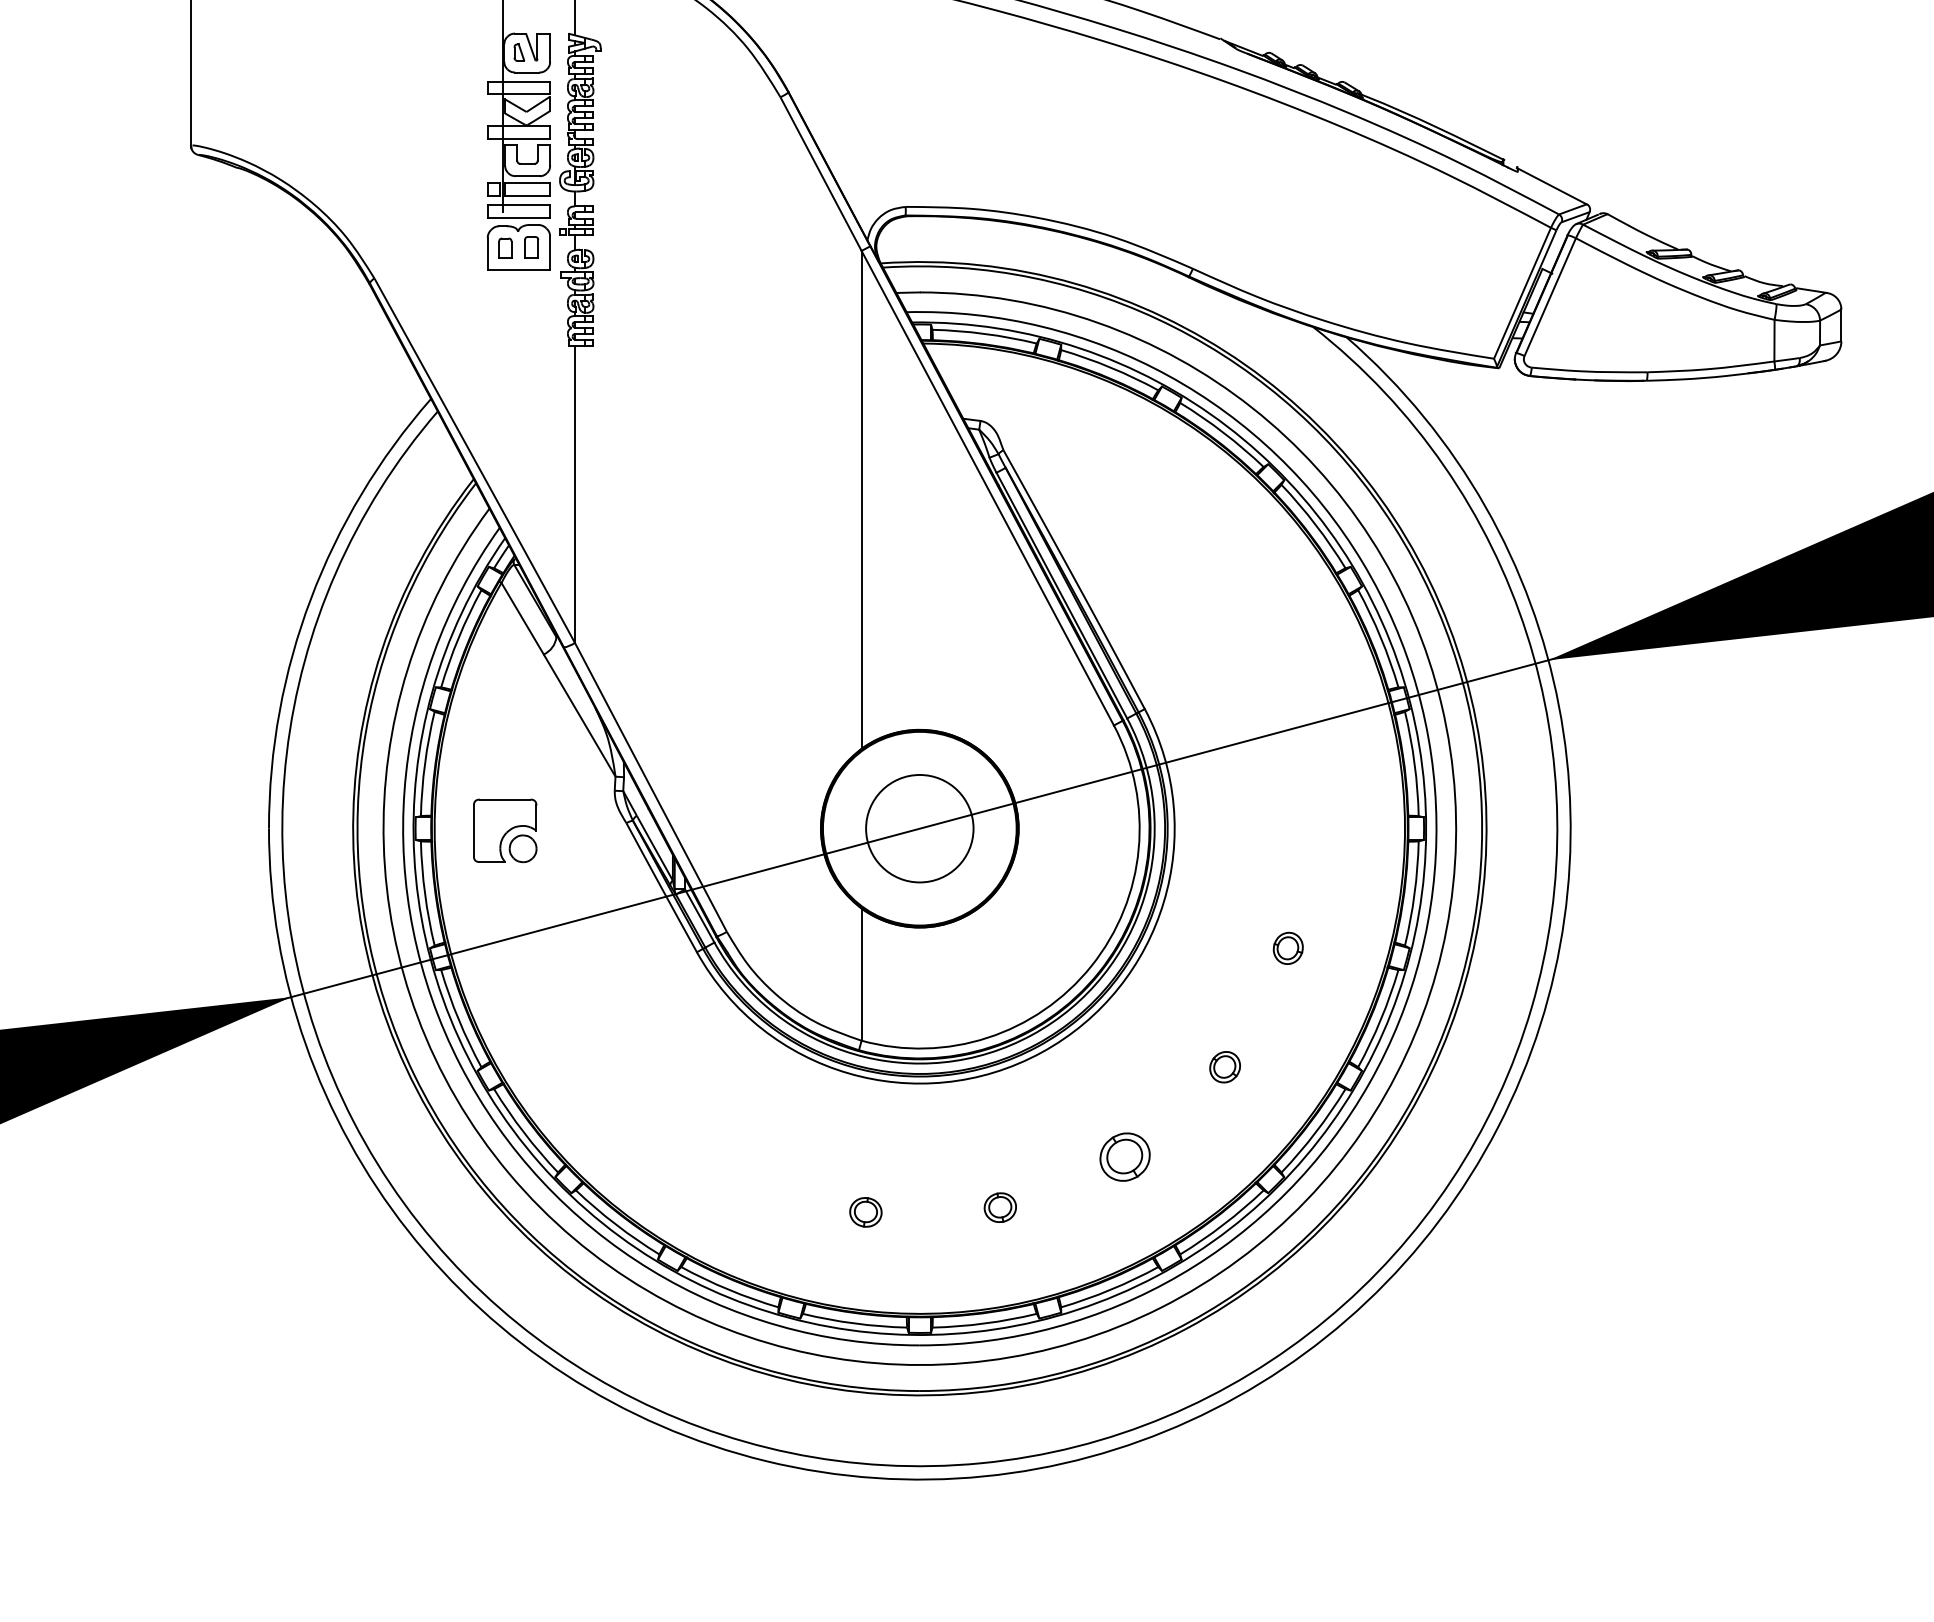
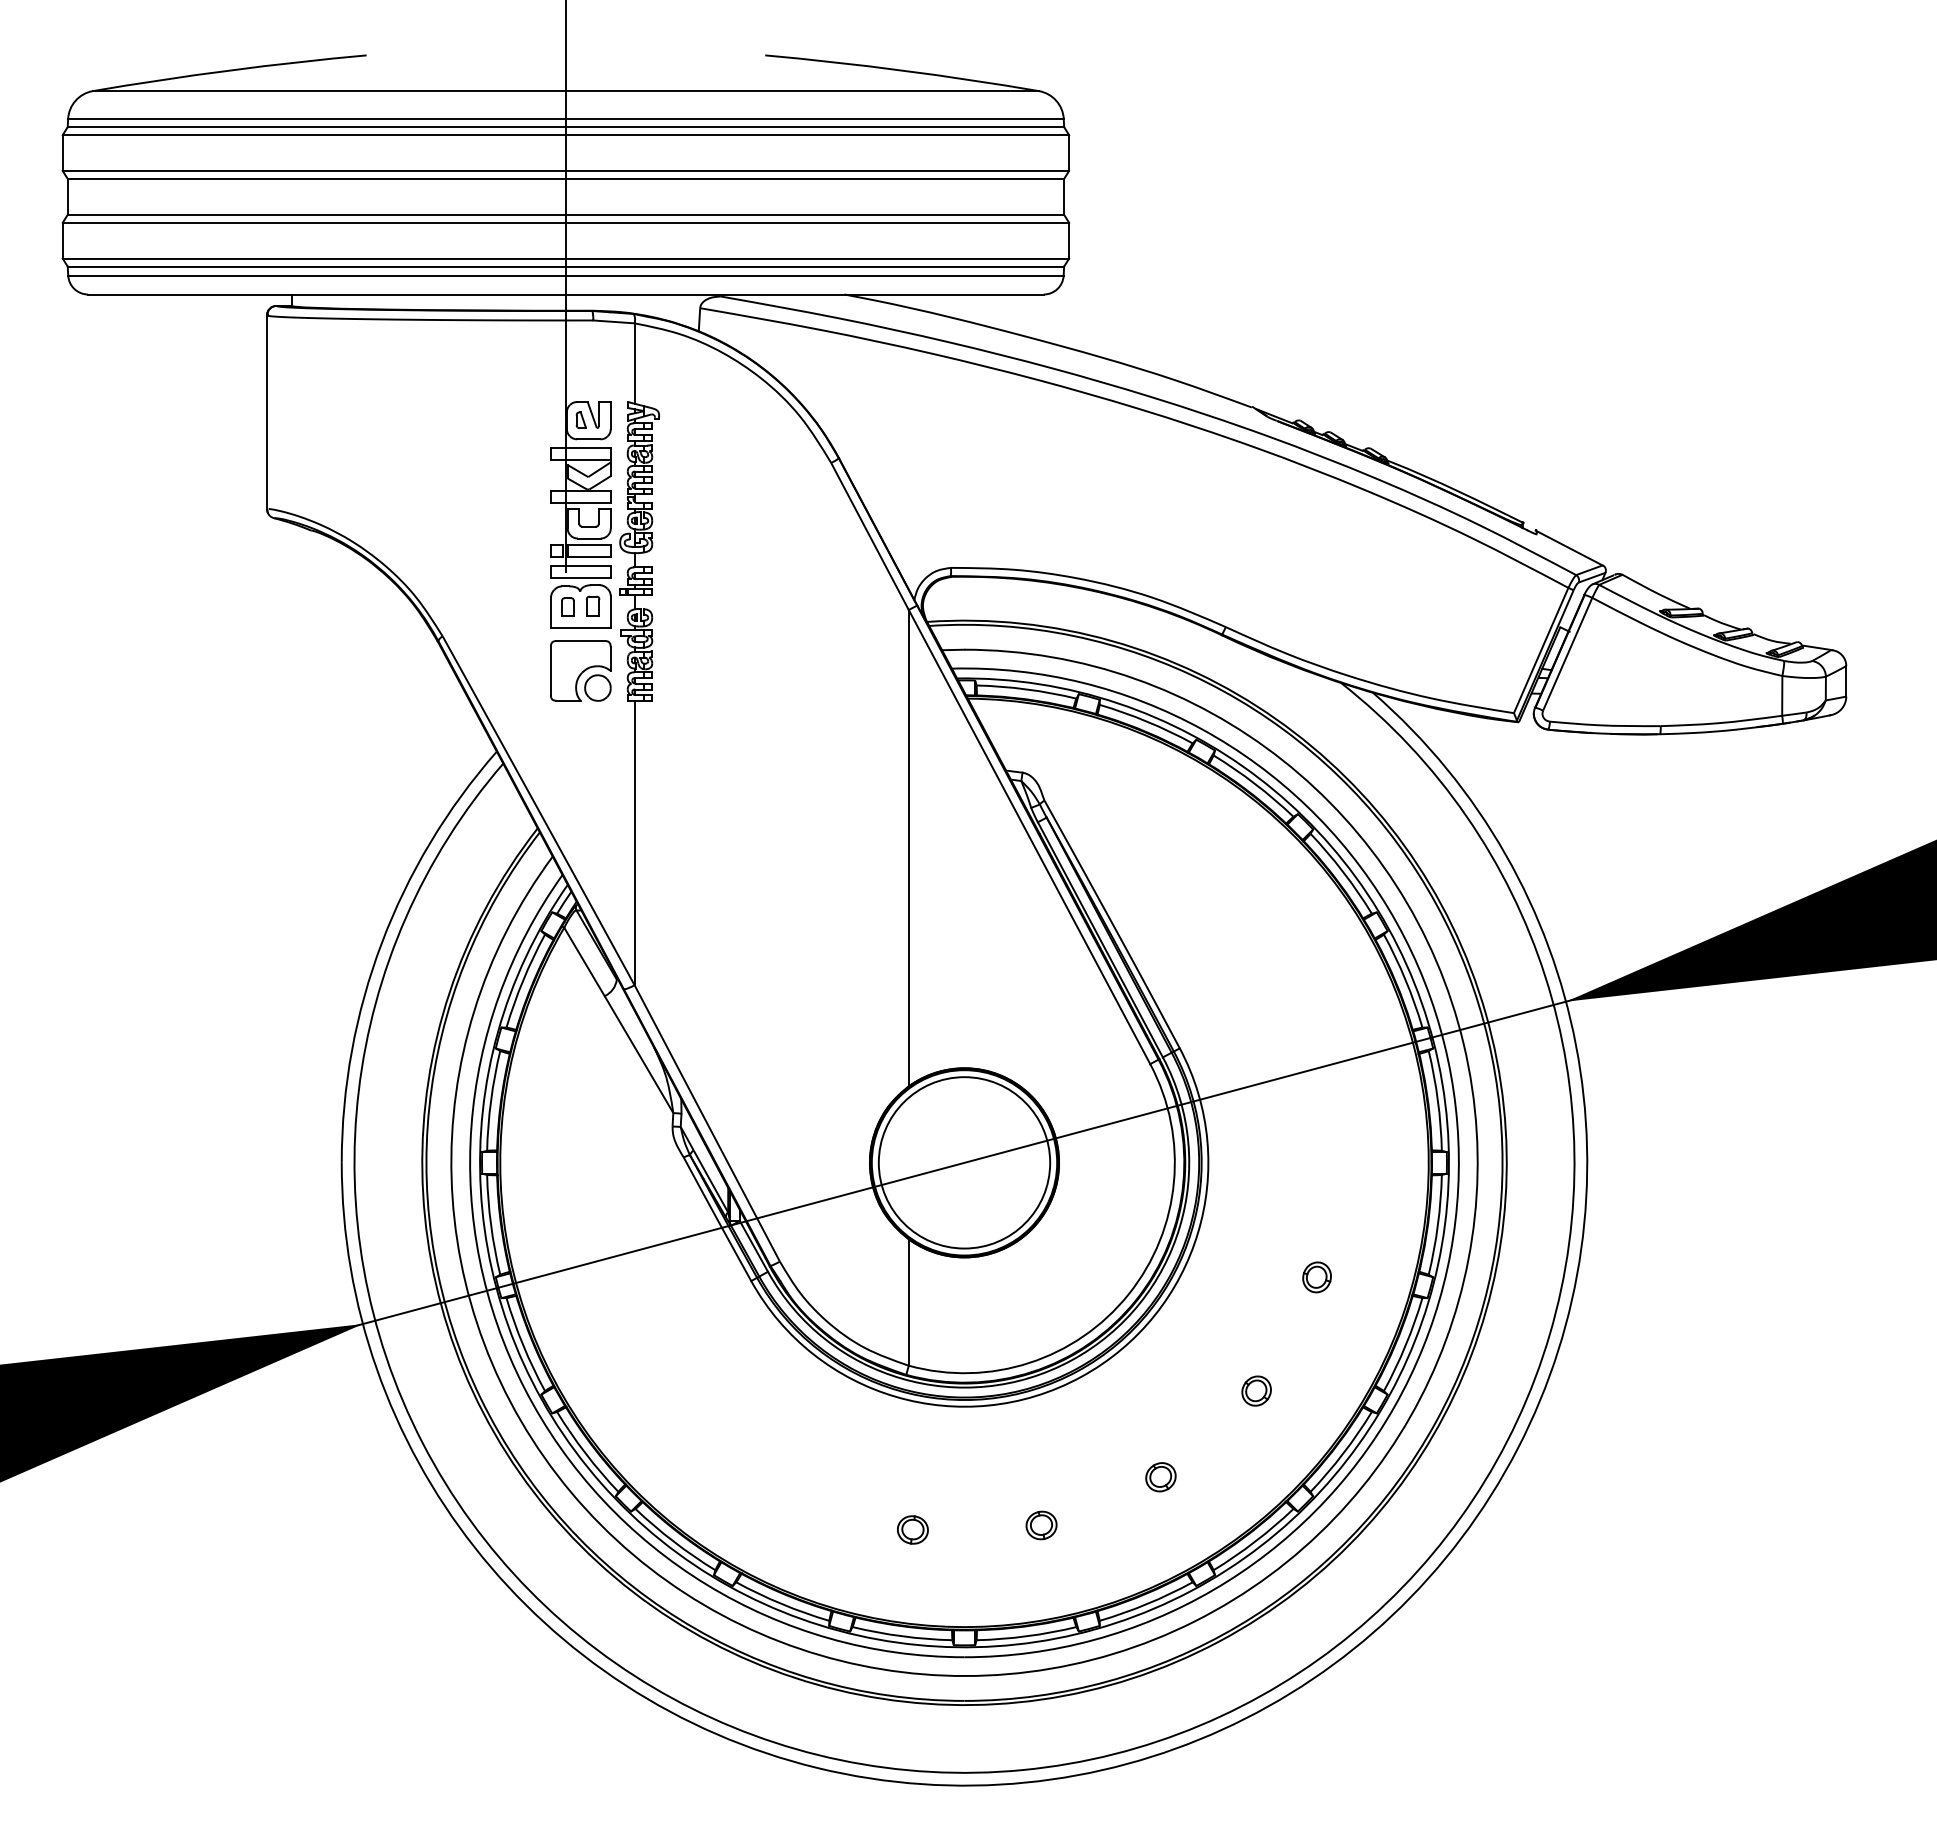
circle: (919, 828) -> (964, 1162), size x1.67
part: (504, 830) -> (580, 670), moved
part: (1124, 1157) -> (1160, 1477), size x0.62

